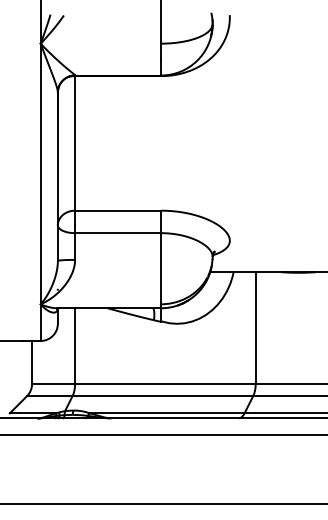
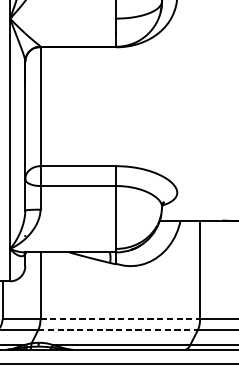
line: (165, 383) -> (120, 318), solid -> dashed
line: (163, 396) -> (118, 330), solid -> dashed

